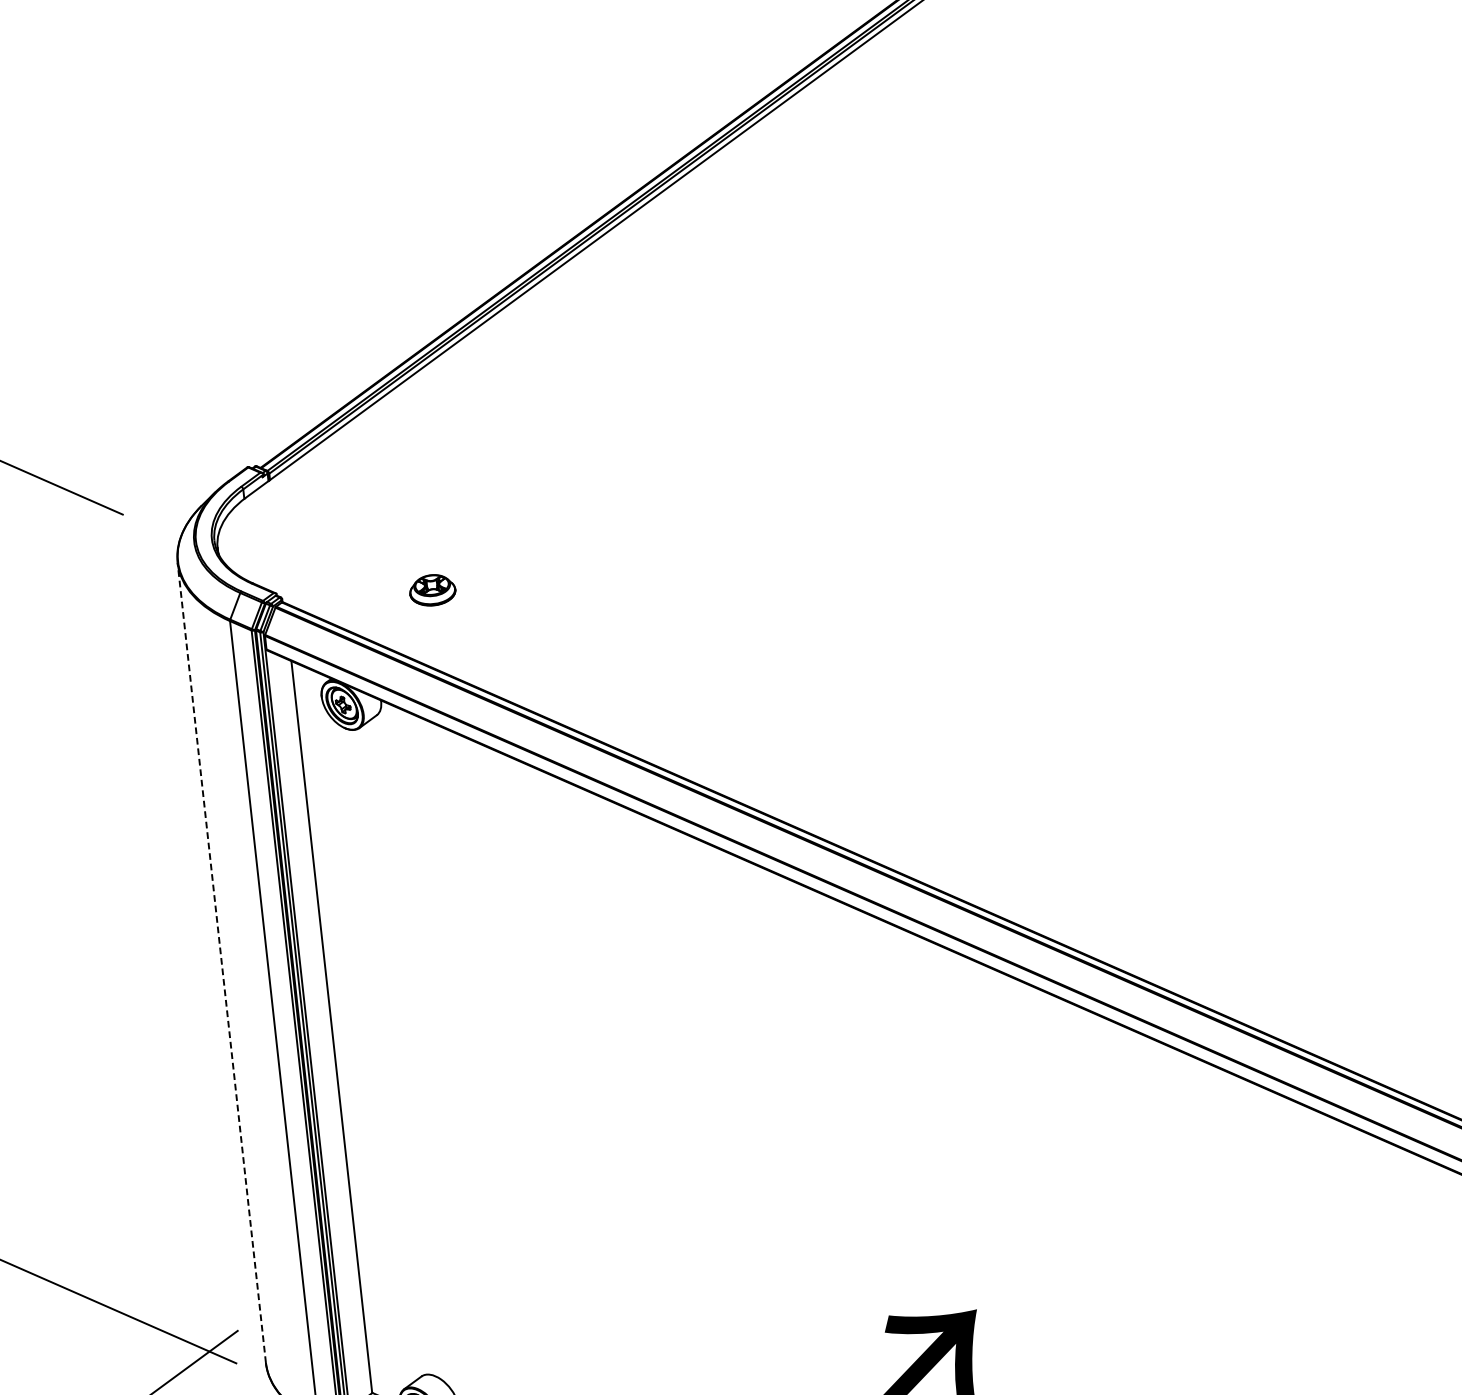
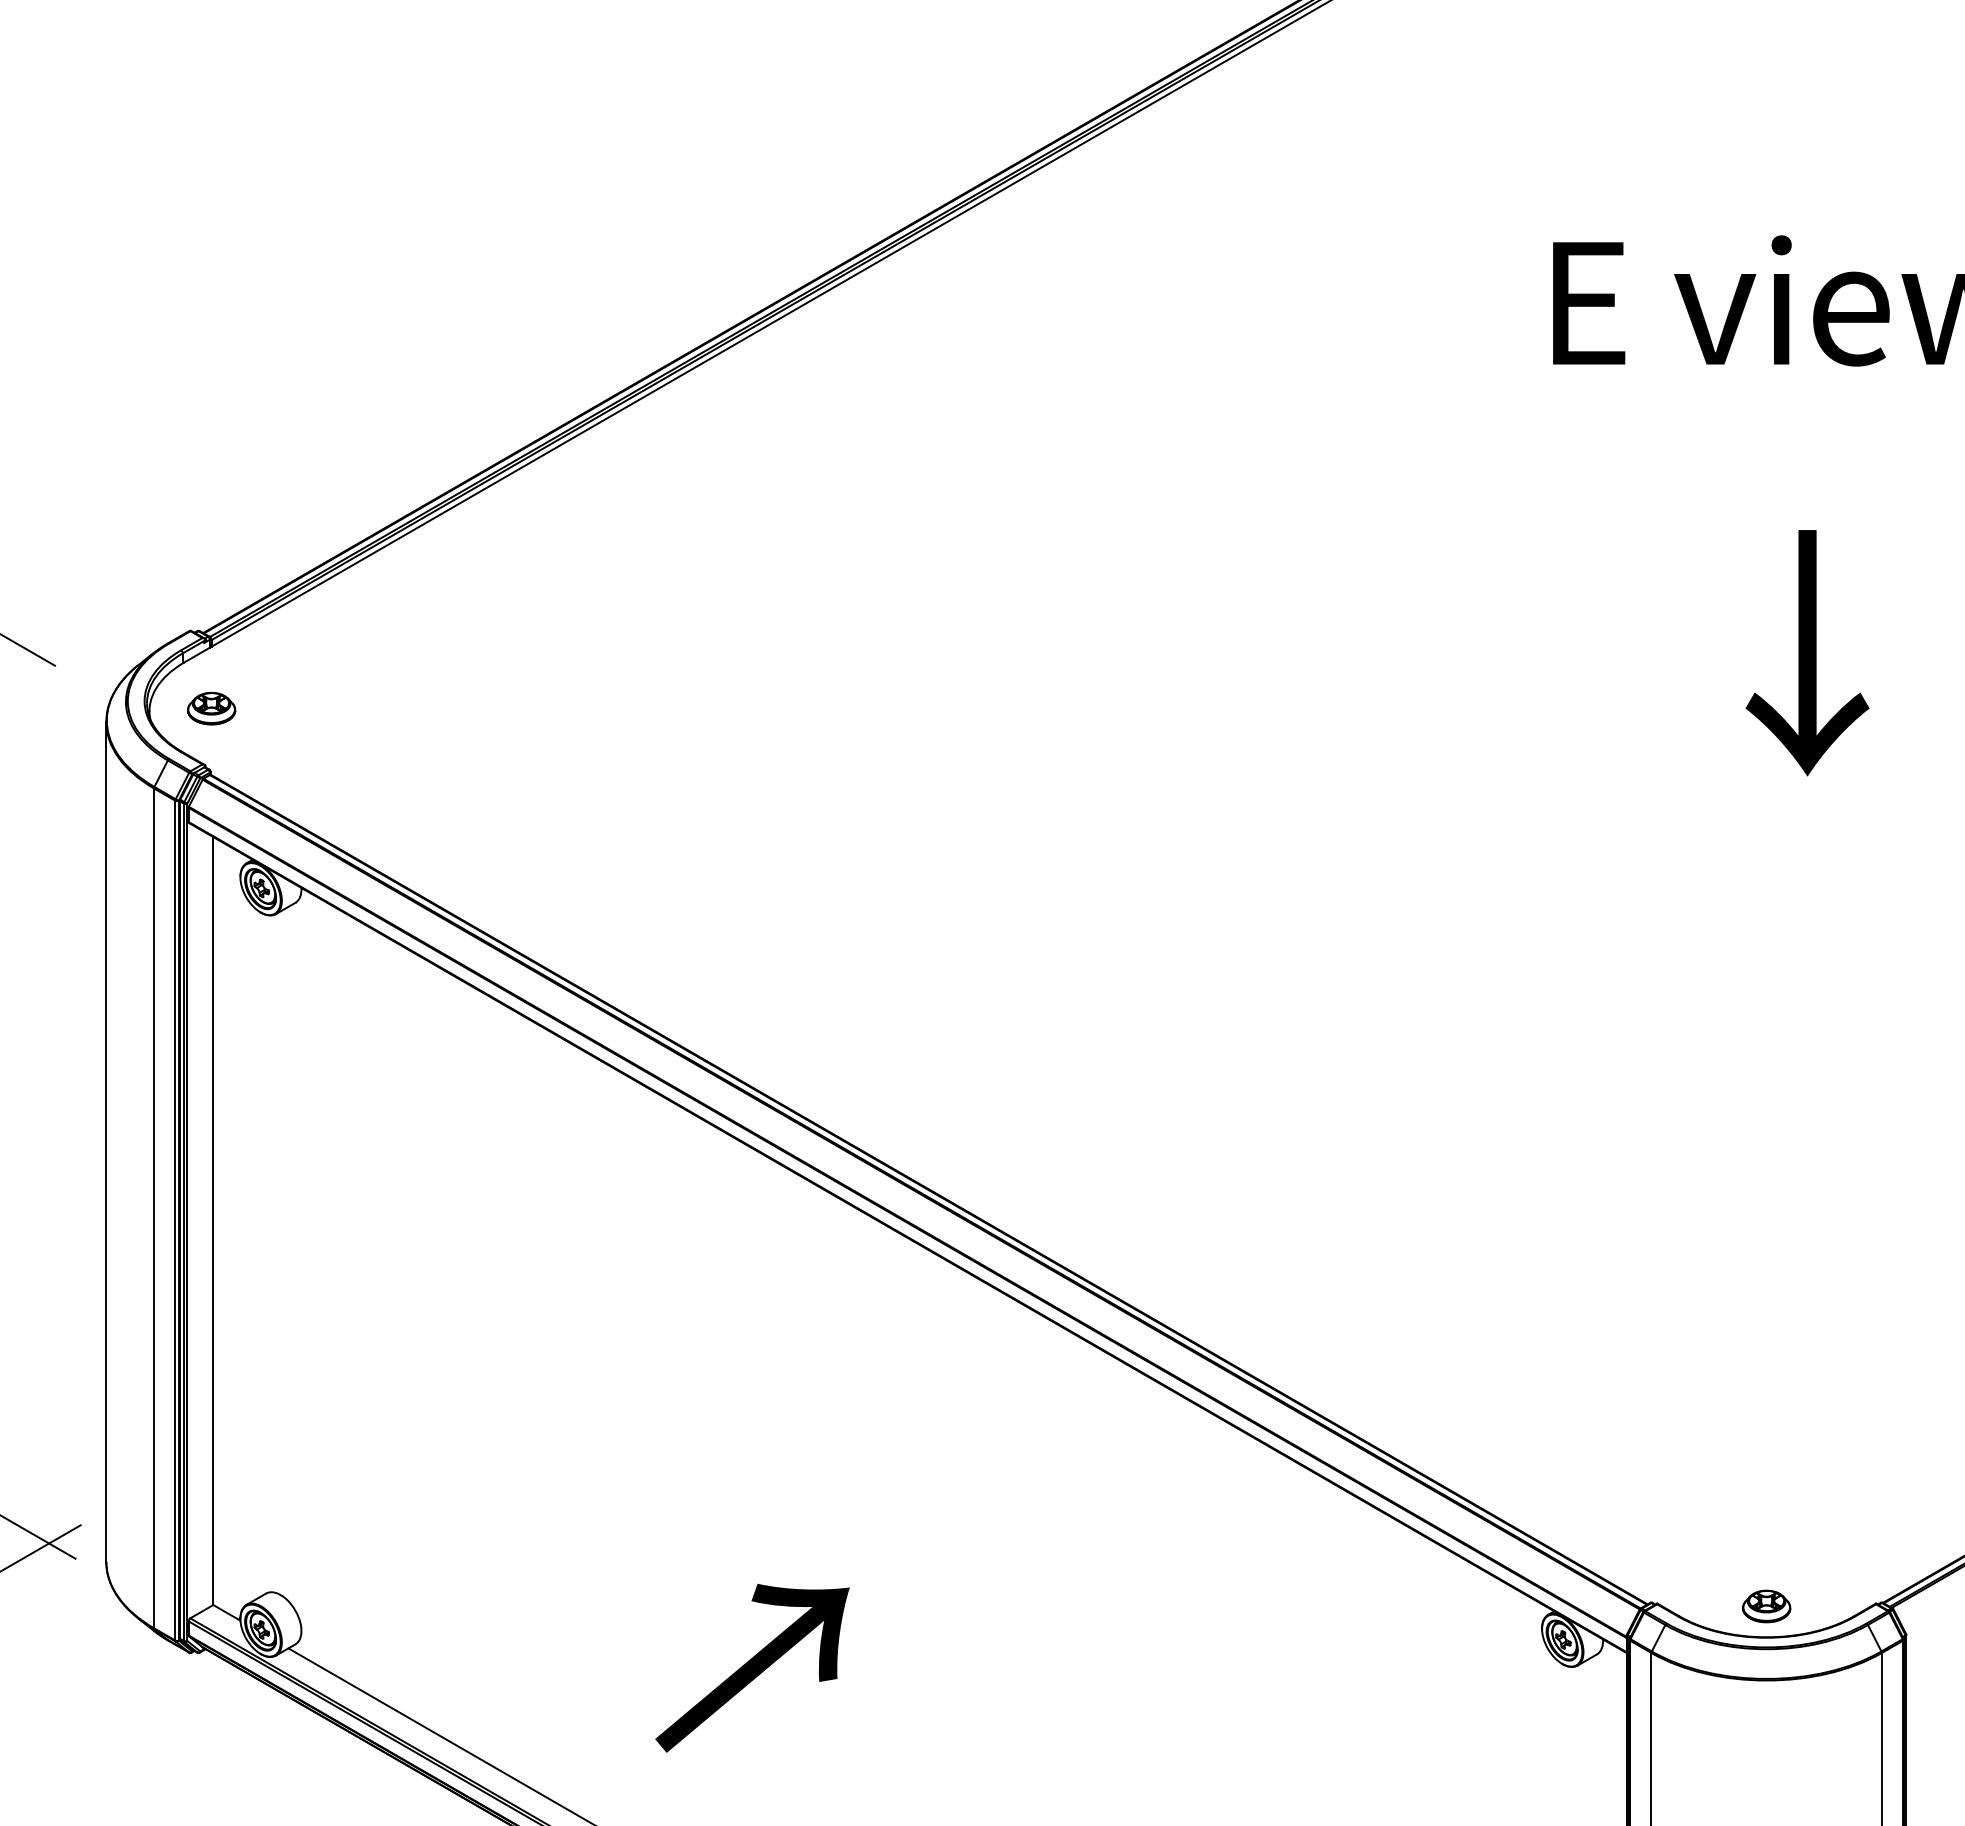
part: (432, 590) -> (211, 708), moved
line: (221, 962) -> (106, 1141), dashed -> solid

